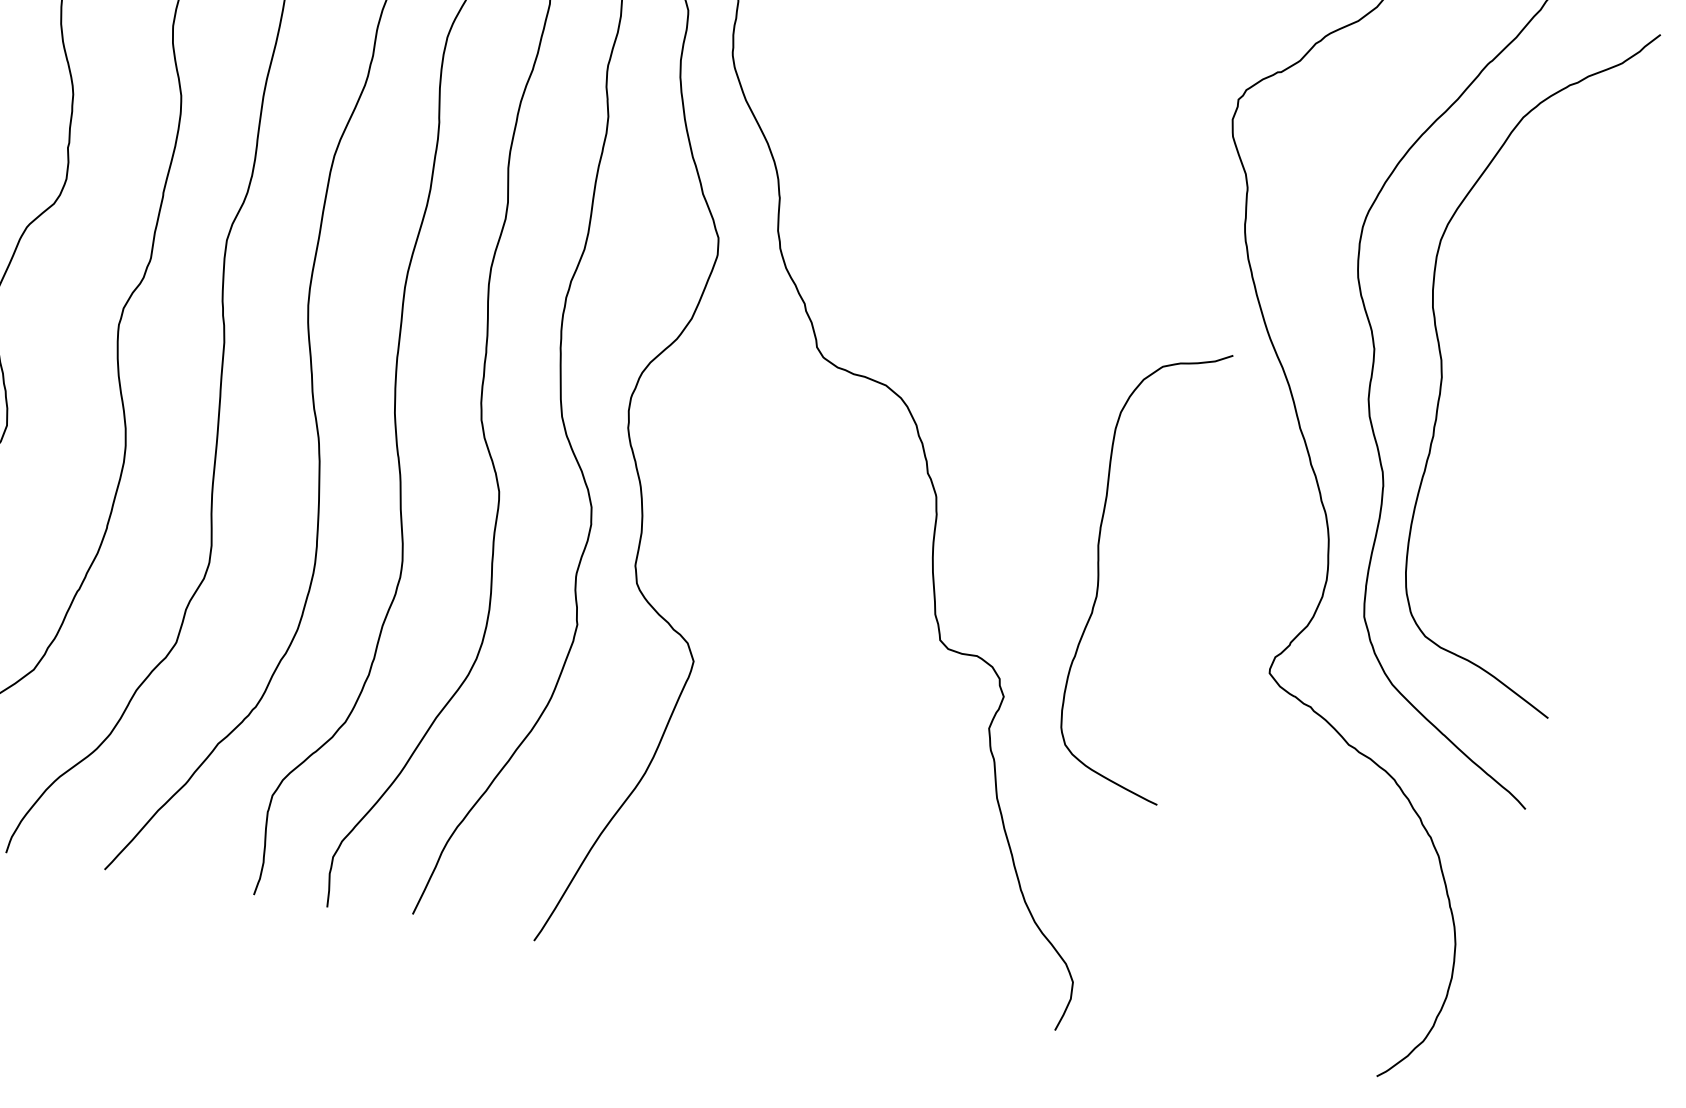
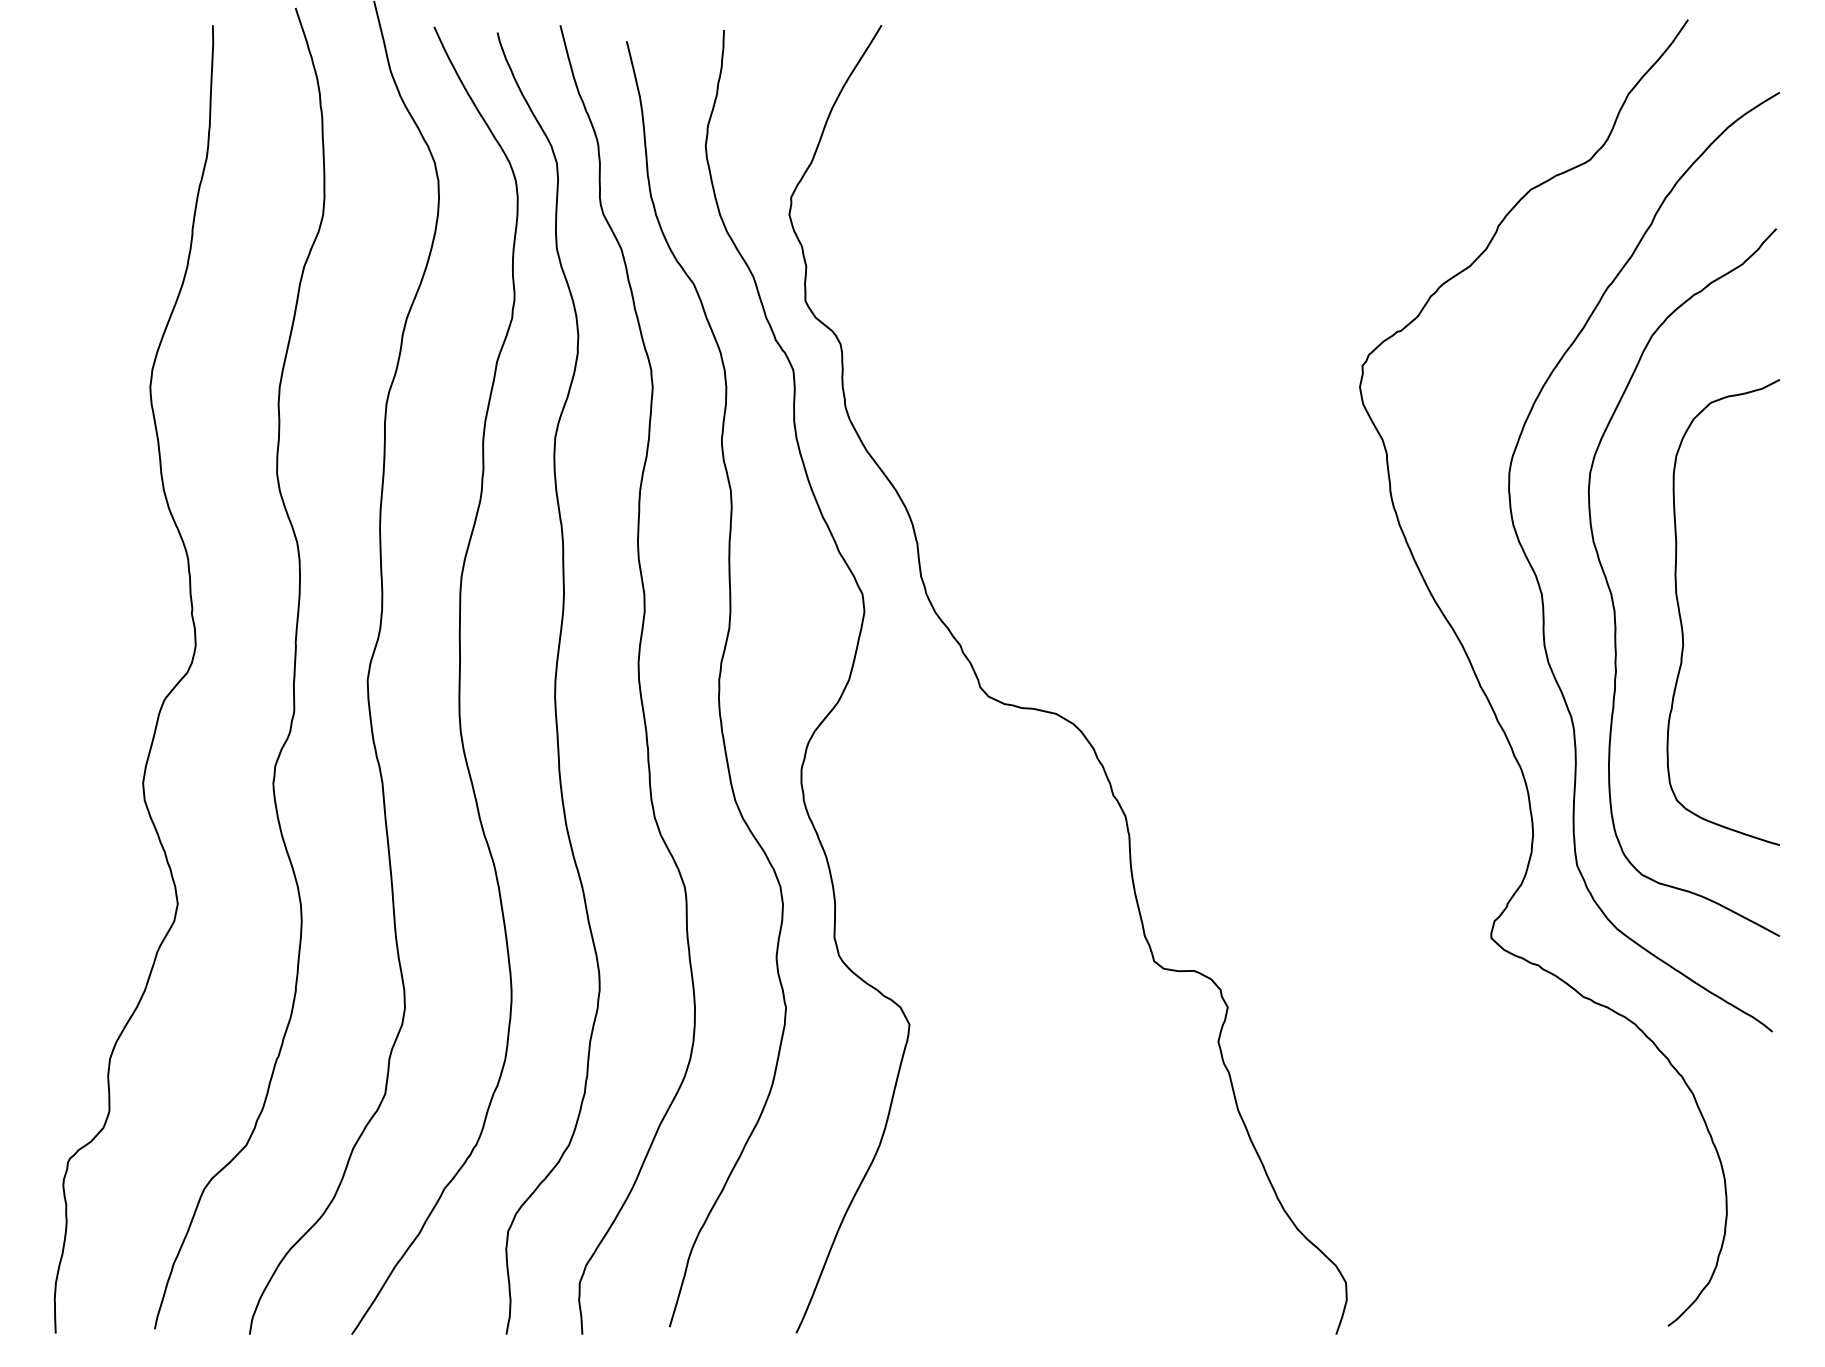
curve: (1099, 574) -> (1682, 622), moved

